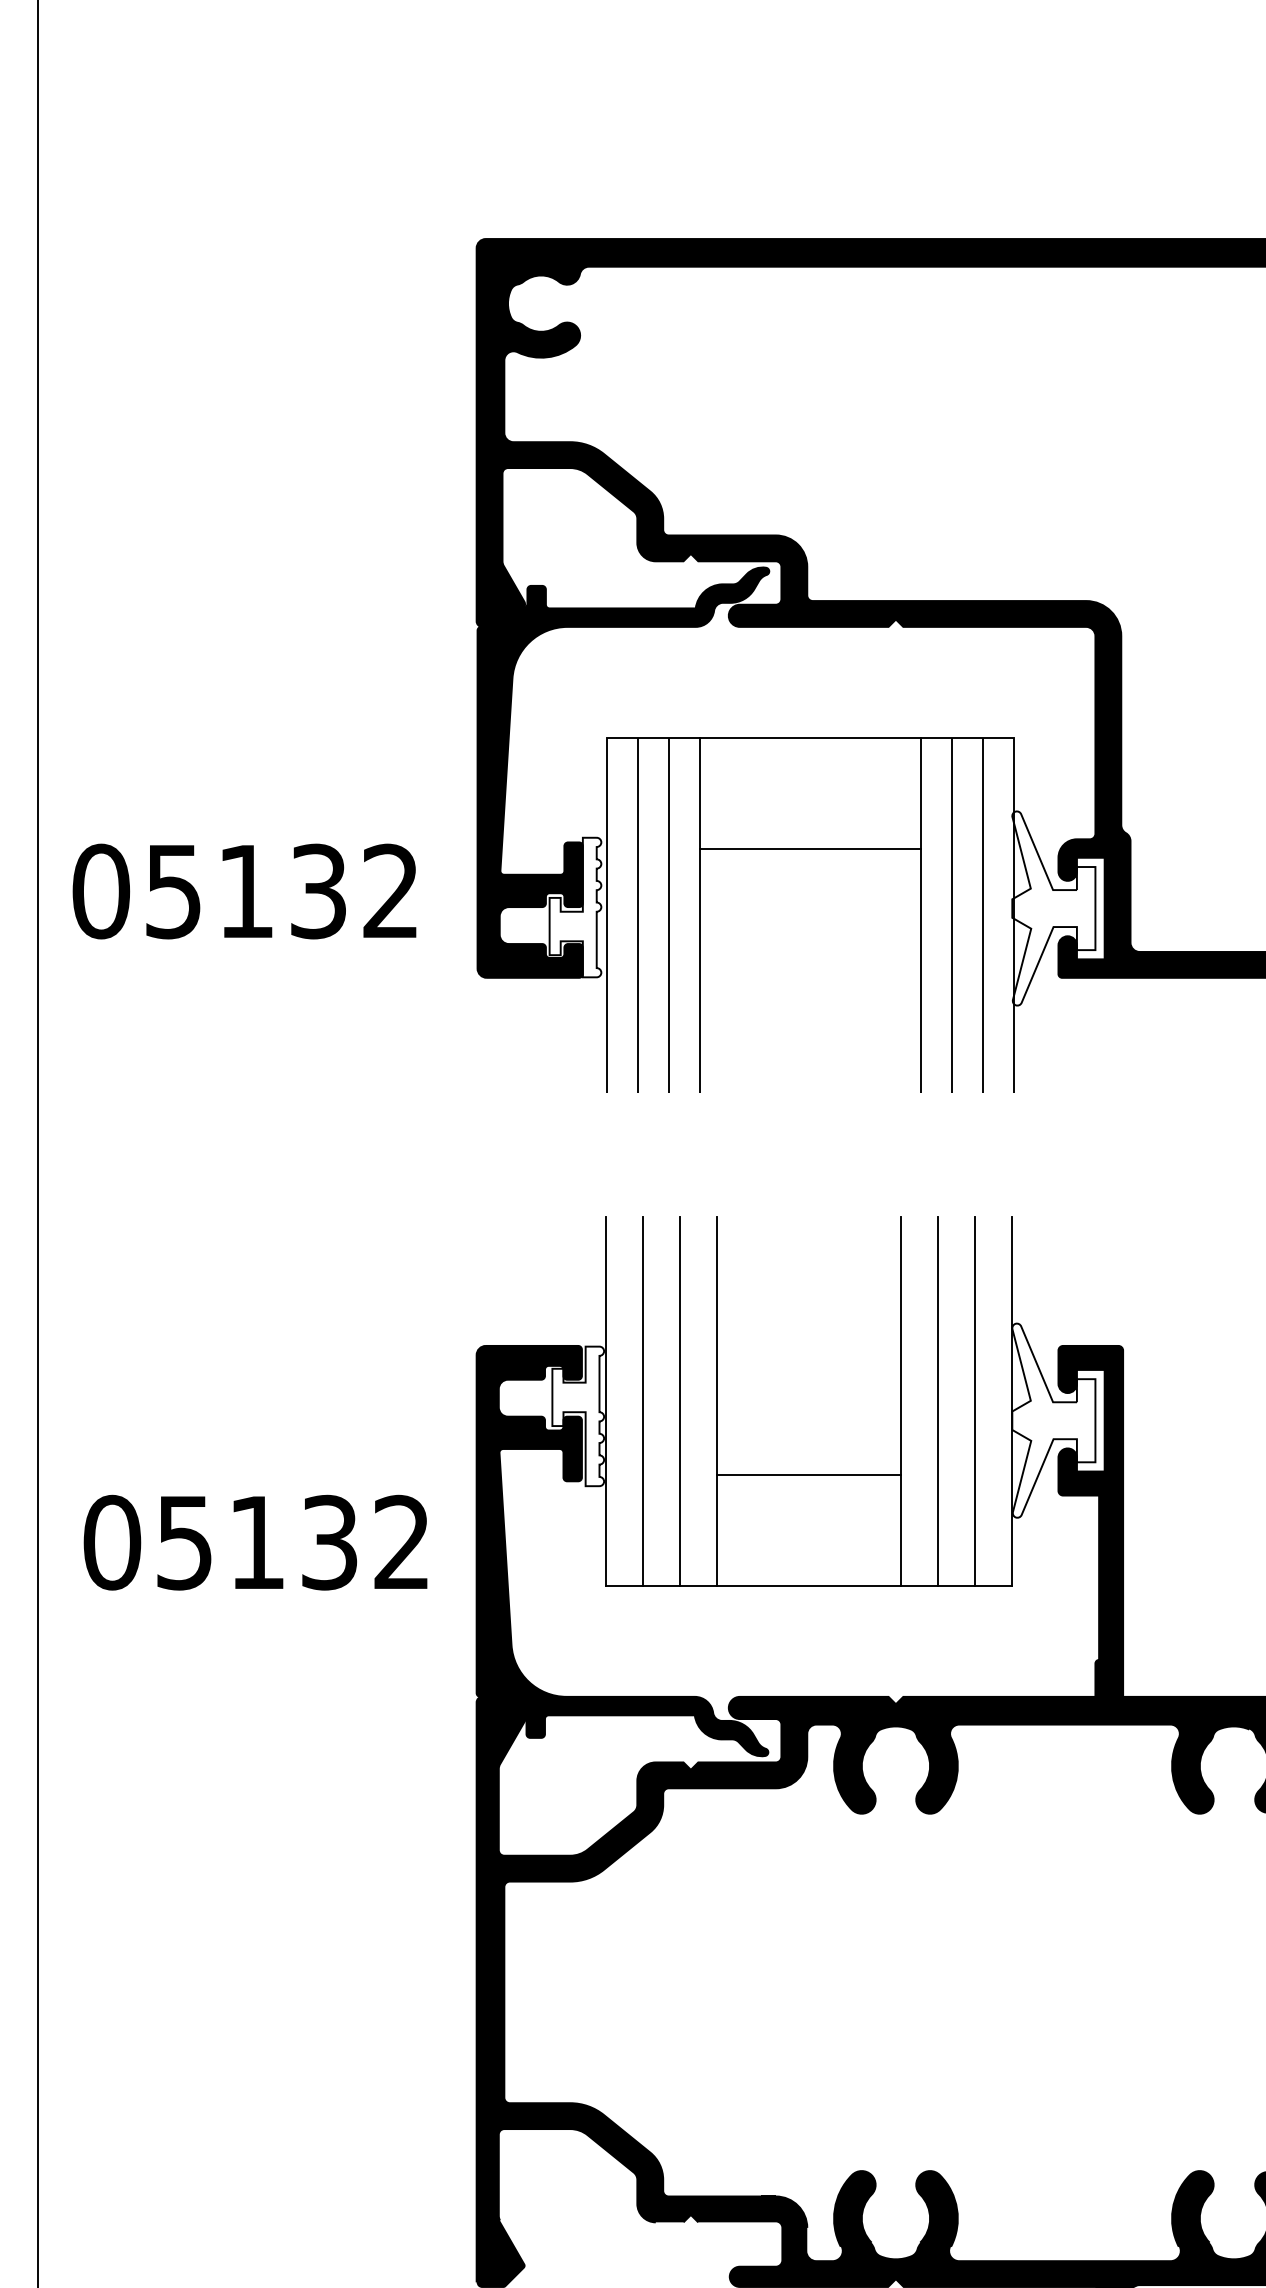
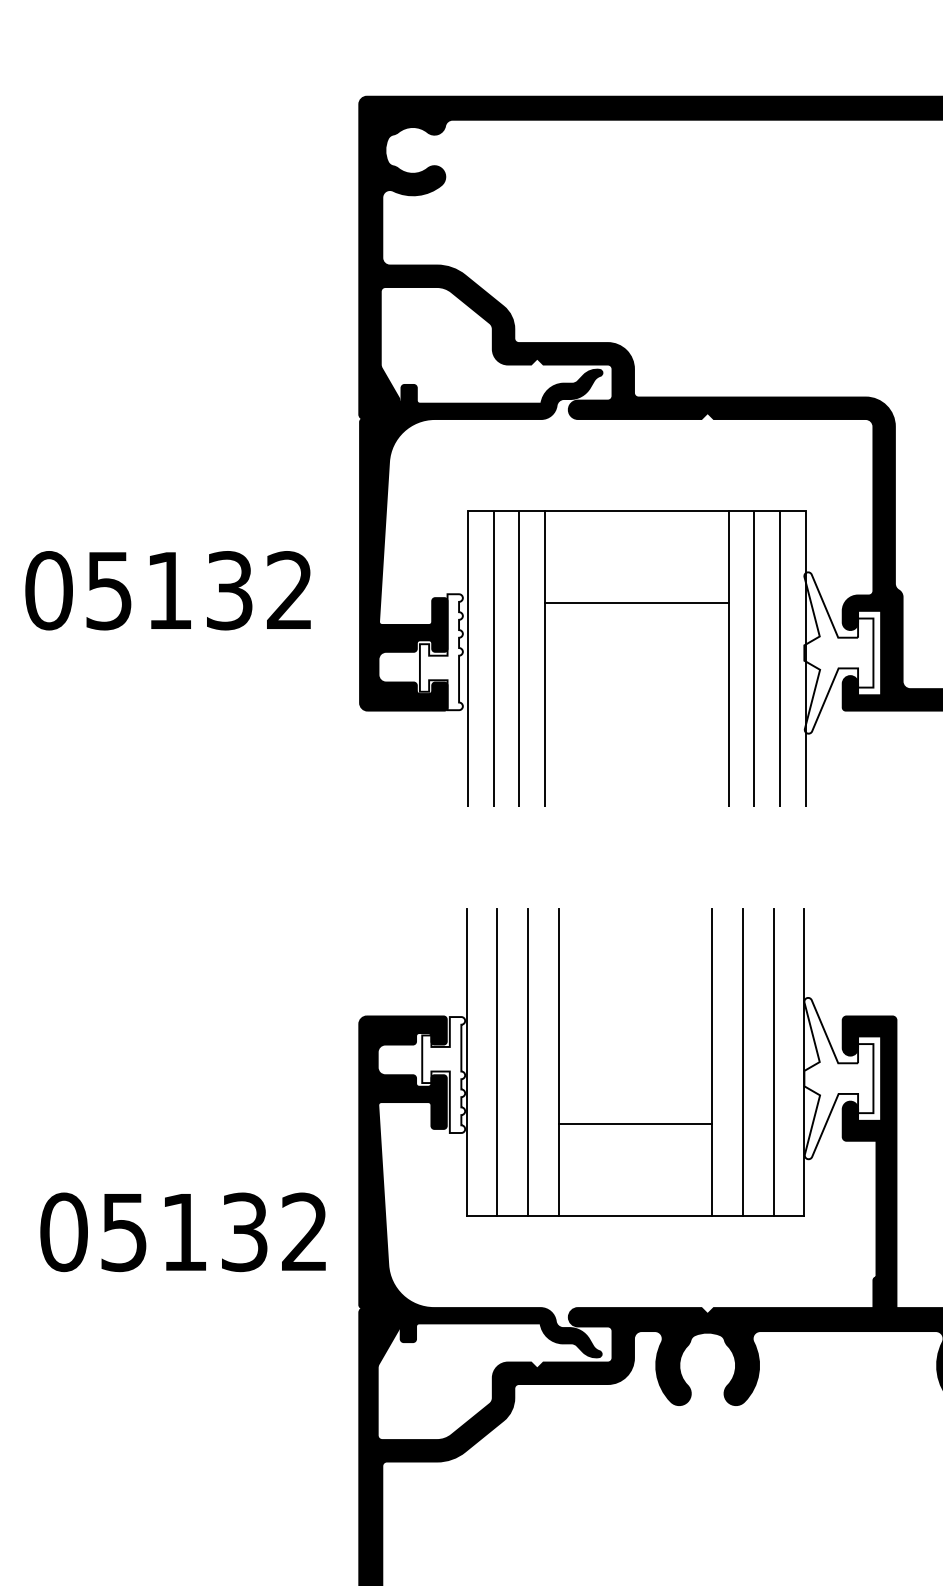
text: (244, 891) -> (168, 590), moved
text: (255, 1542) -> (183, 1232), moved

